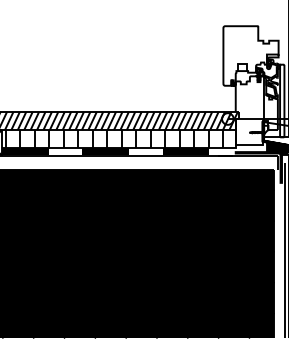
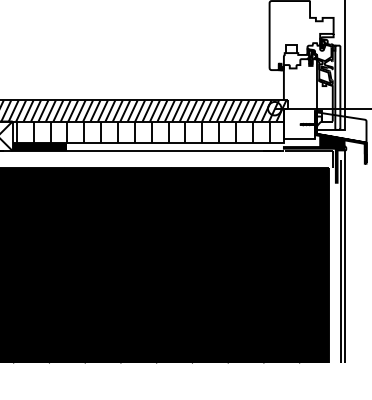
fill: (105, 151) -> (132, 146), removed
fill: (186, 151) -> (226, 146), removed

